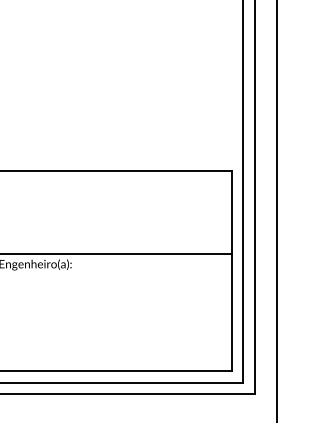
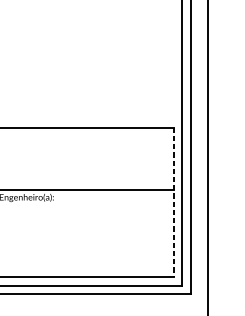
line: (232, 271) -> (174, 202), solid -> dashed

